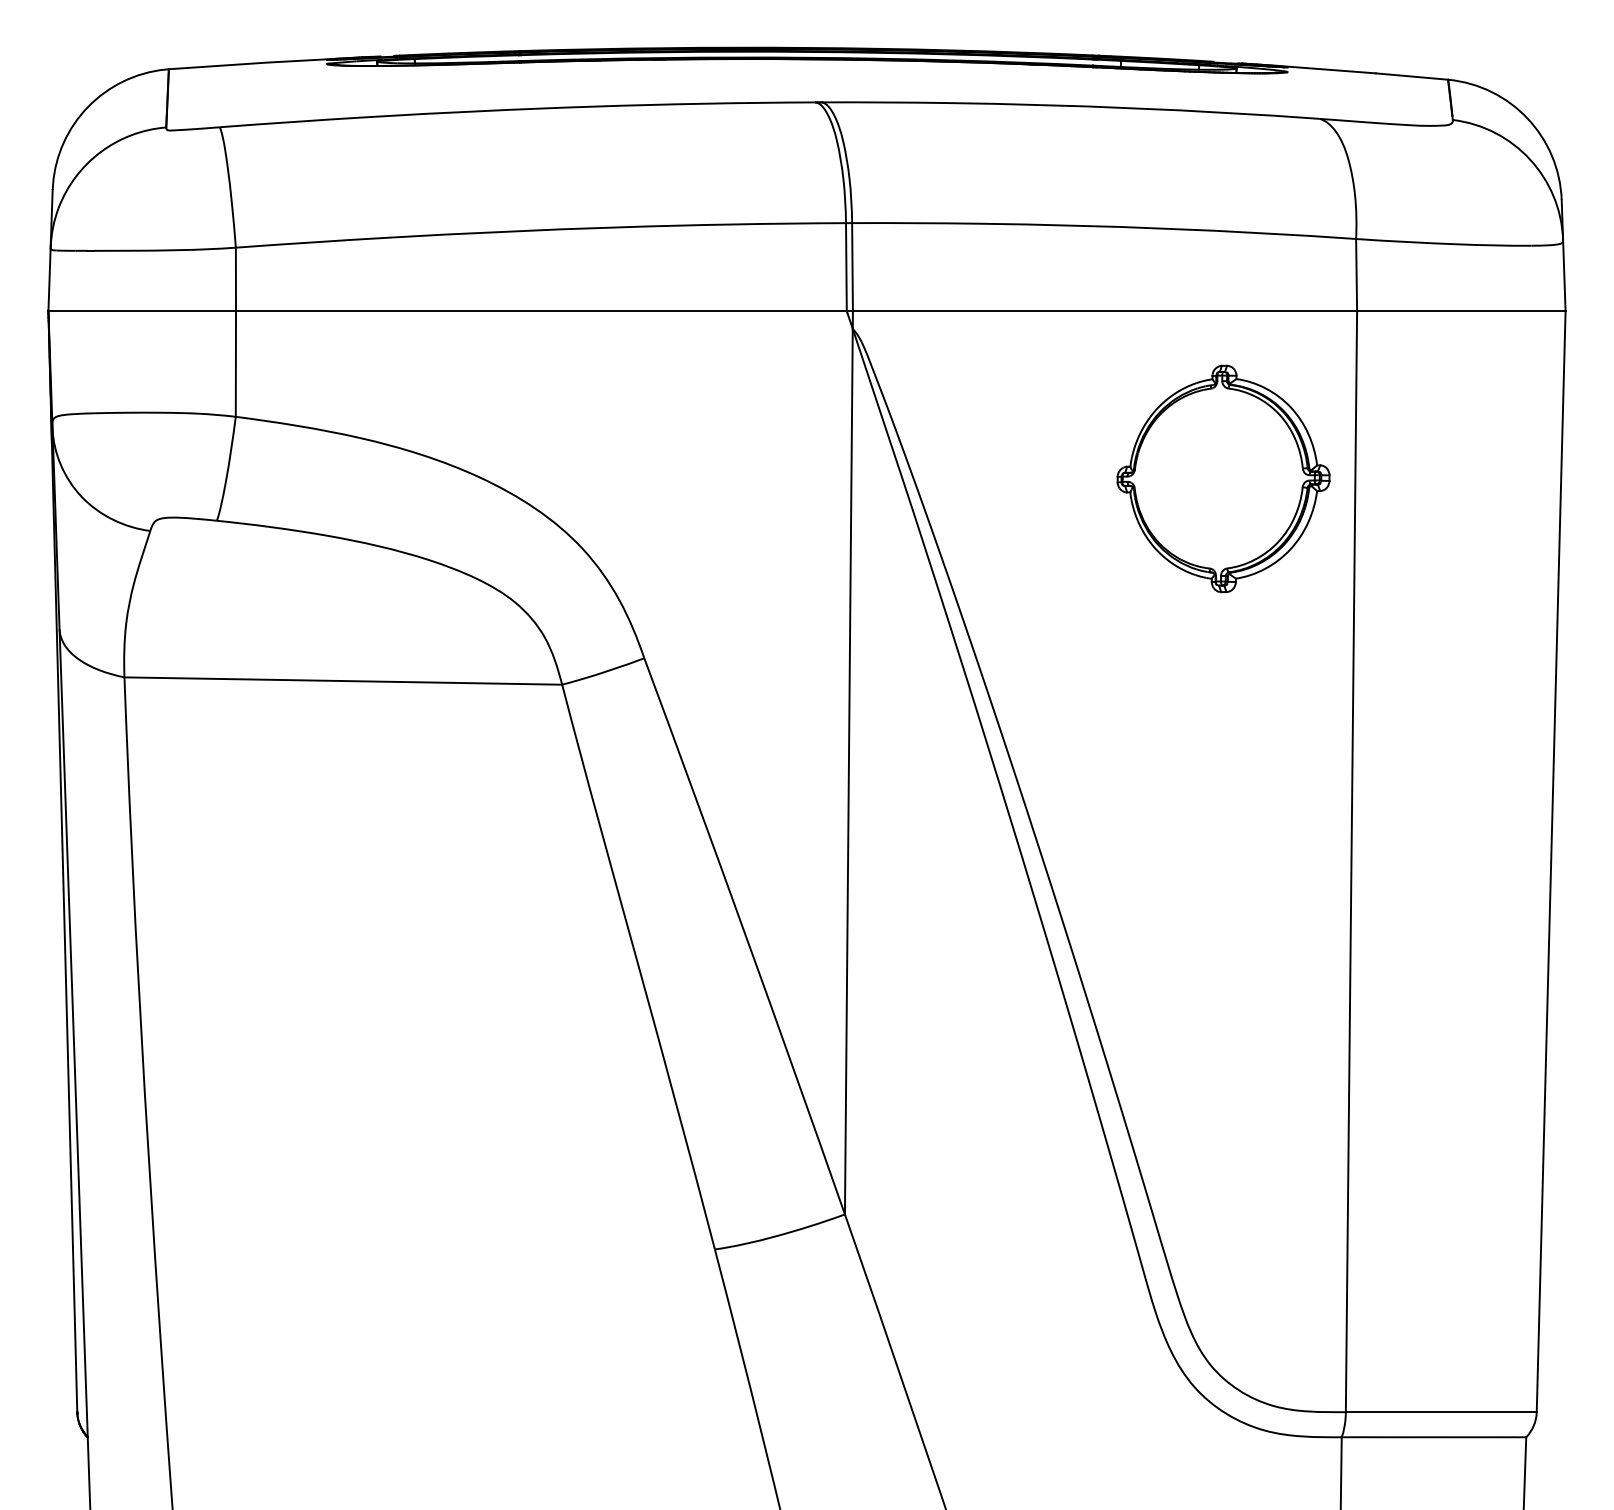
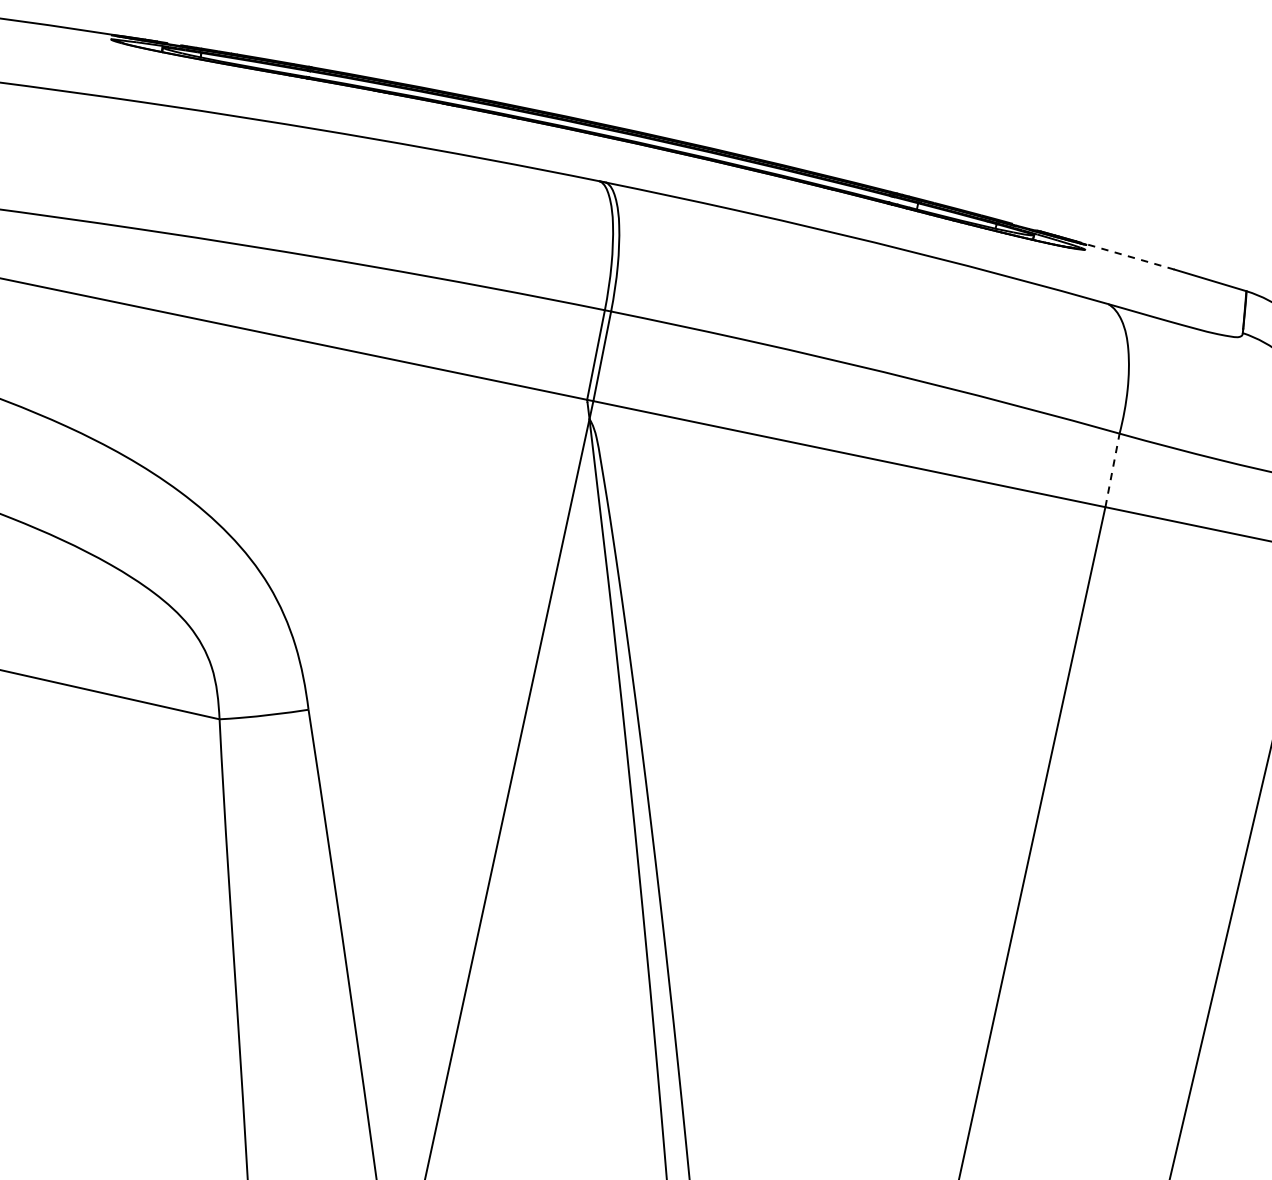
line: (1326, 69) -> (1125, 255), solid -> dashed
line: (1356, 274) -> (1112, 469), solid -> dashed
part: (1223, 478) -> (934, 648), removed

